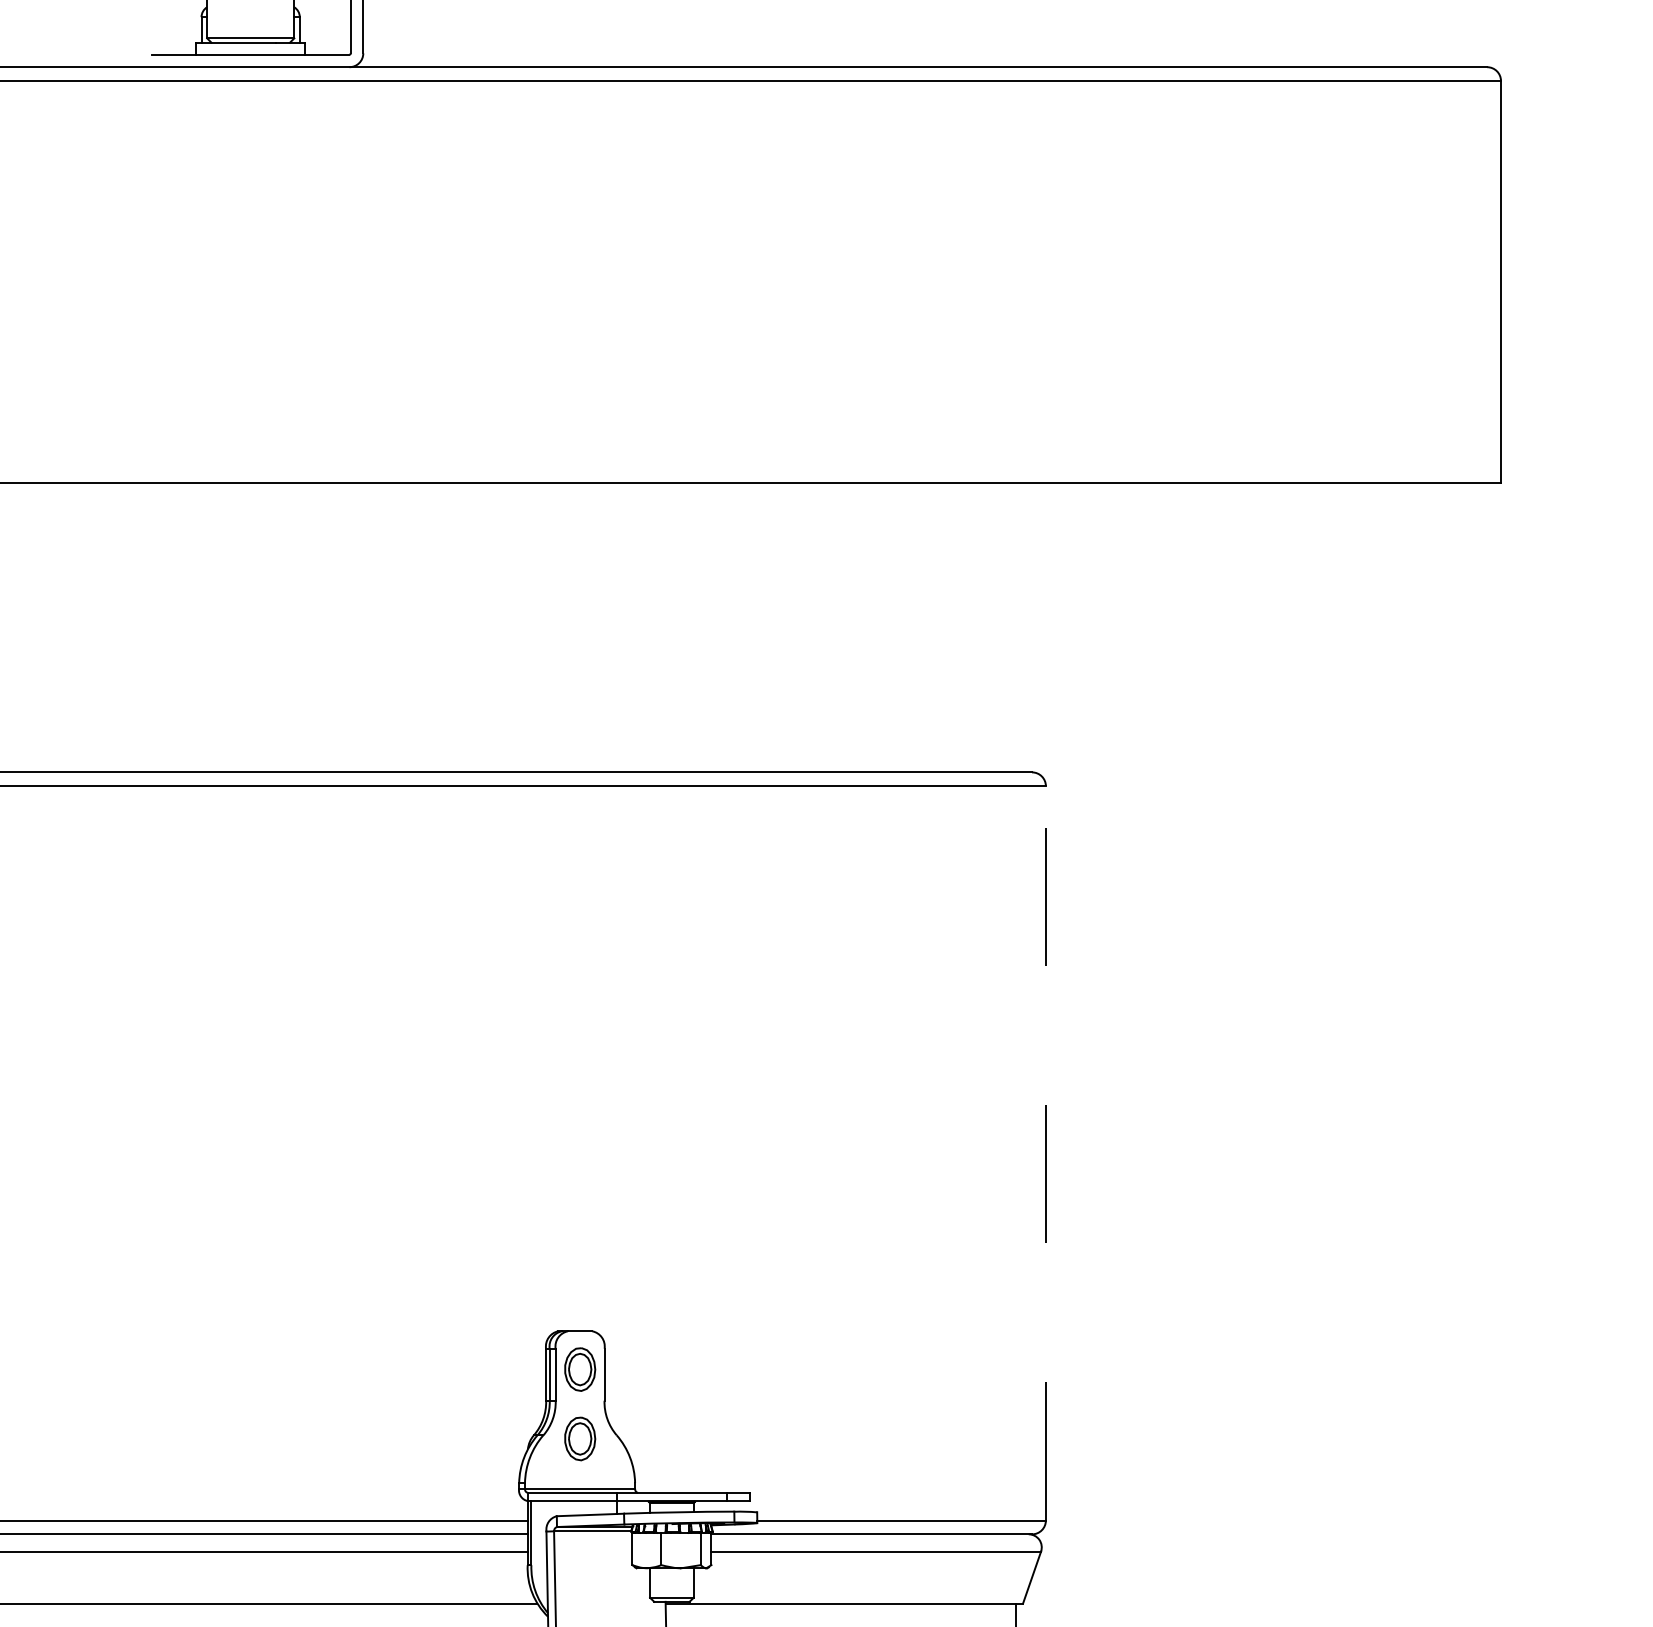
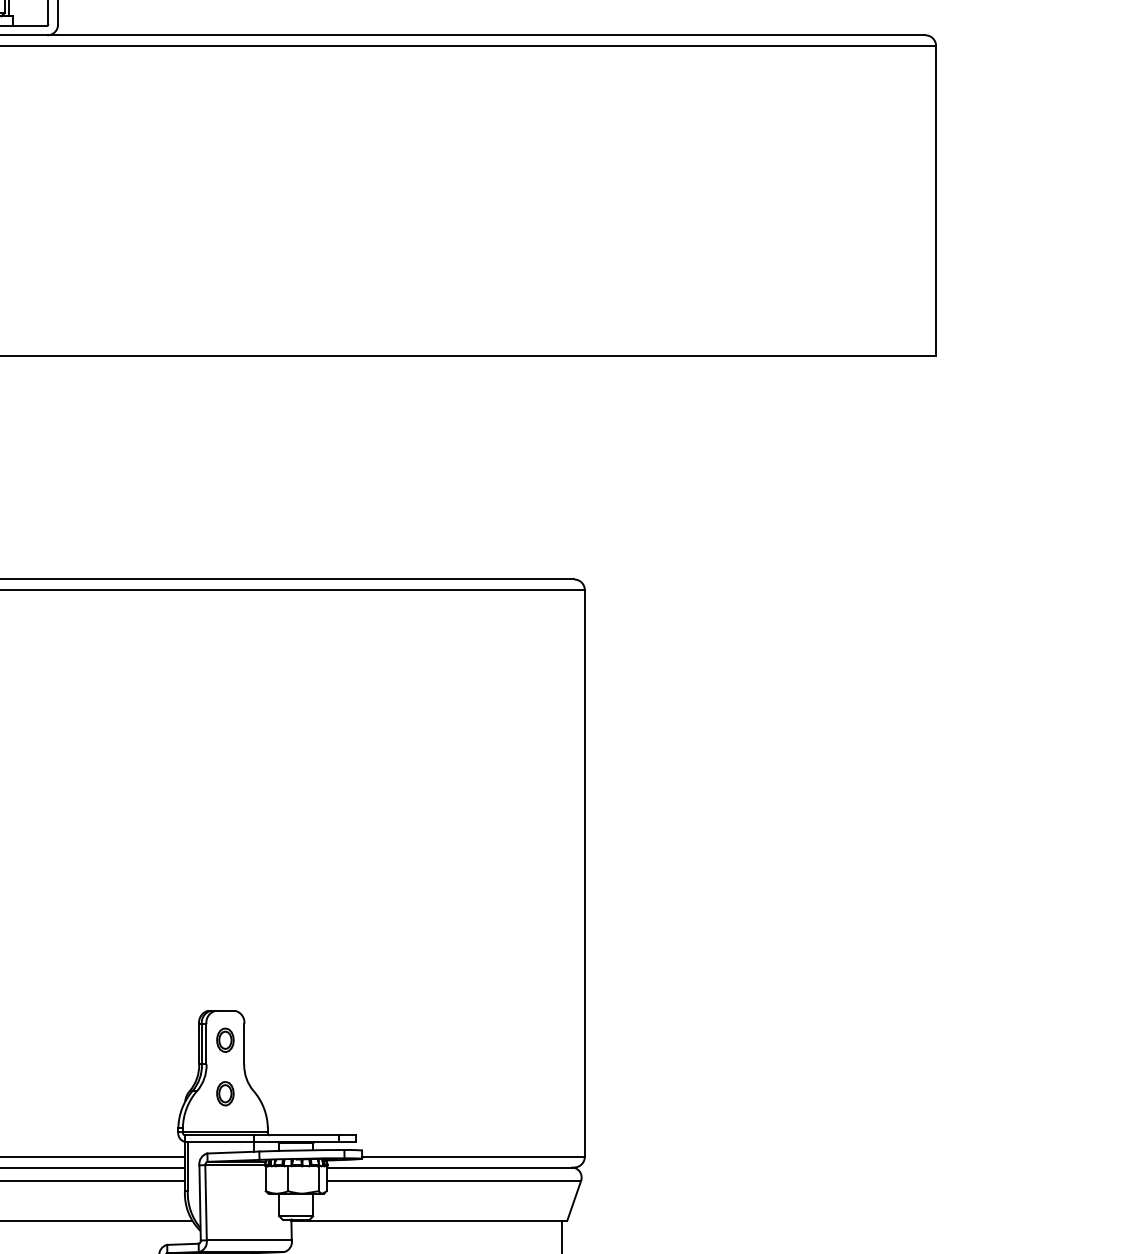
line: (1045, 1152) -> (584, 872), dashed -> solid
part: (579, 1369) -> (224, 1040), size x0.71
part: (579, 1438) -> (224, 1093), size x0.71

